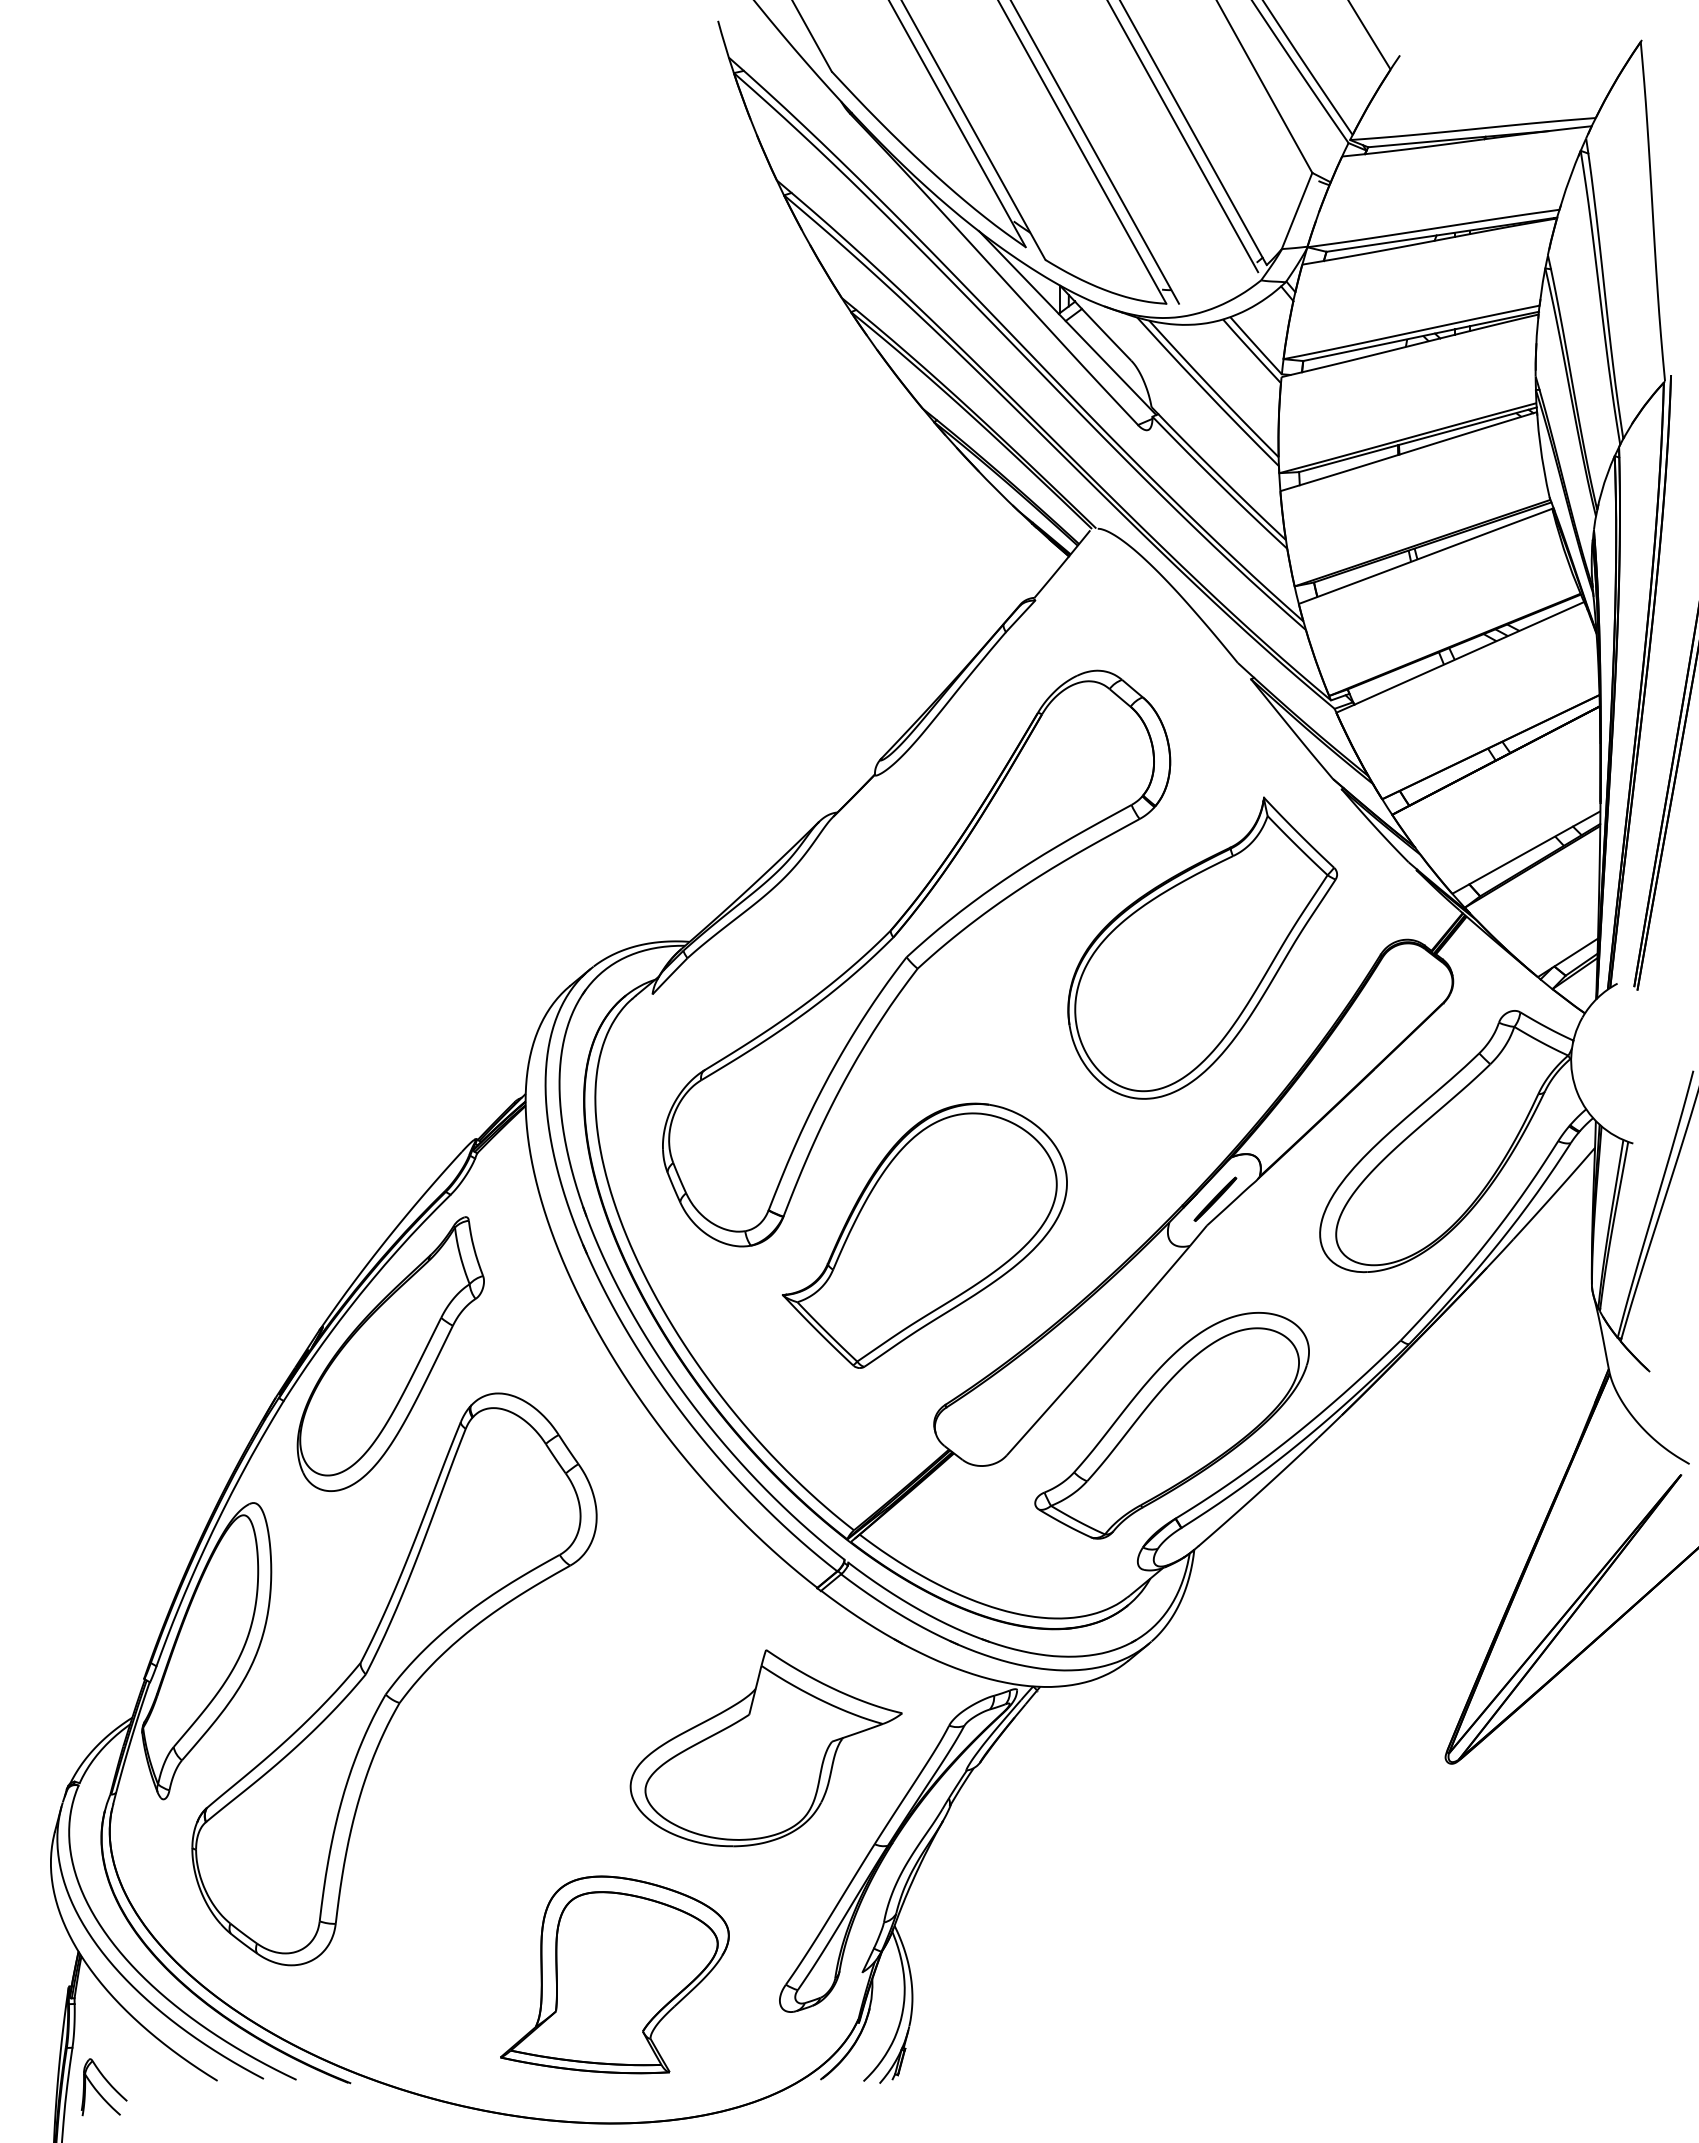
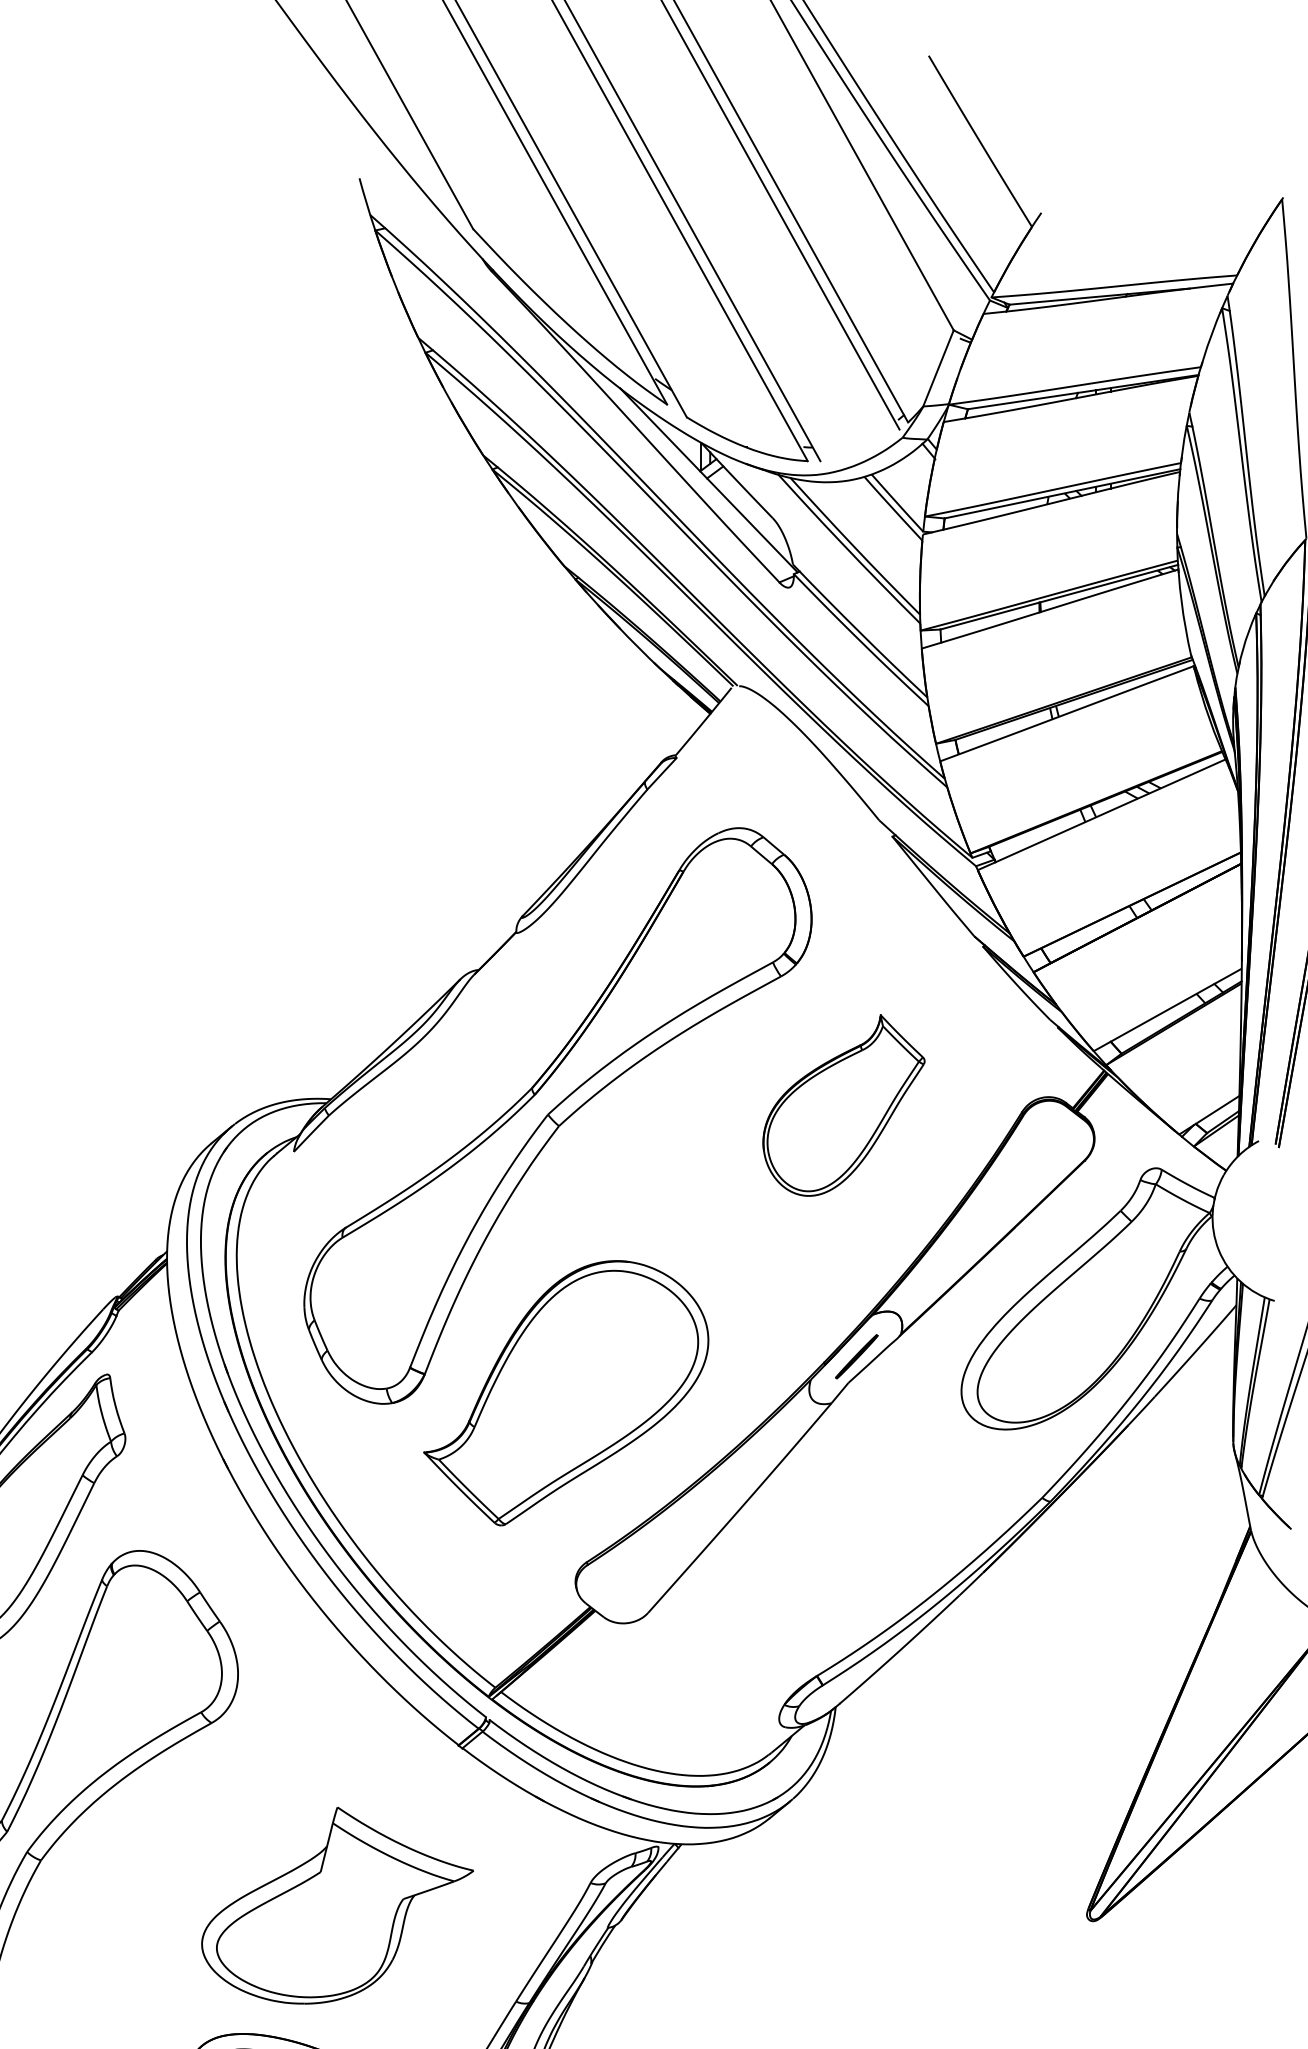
part: (1202, 947) -> (843, 1104), size x0.6
part: (1171, 1425) -> (812, 1582), removed
part: (765, 1748) -> (336, 1905), moved

